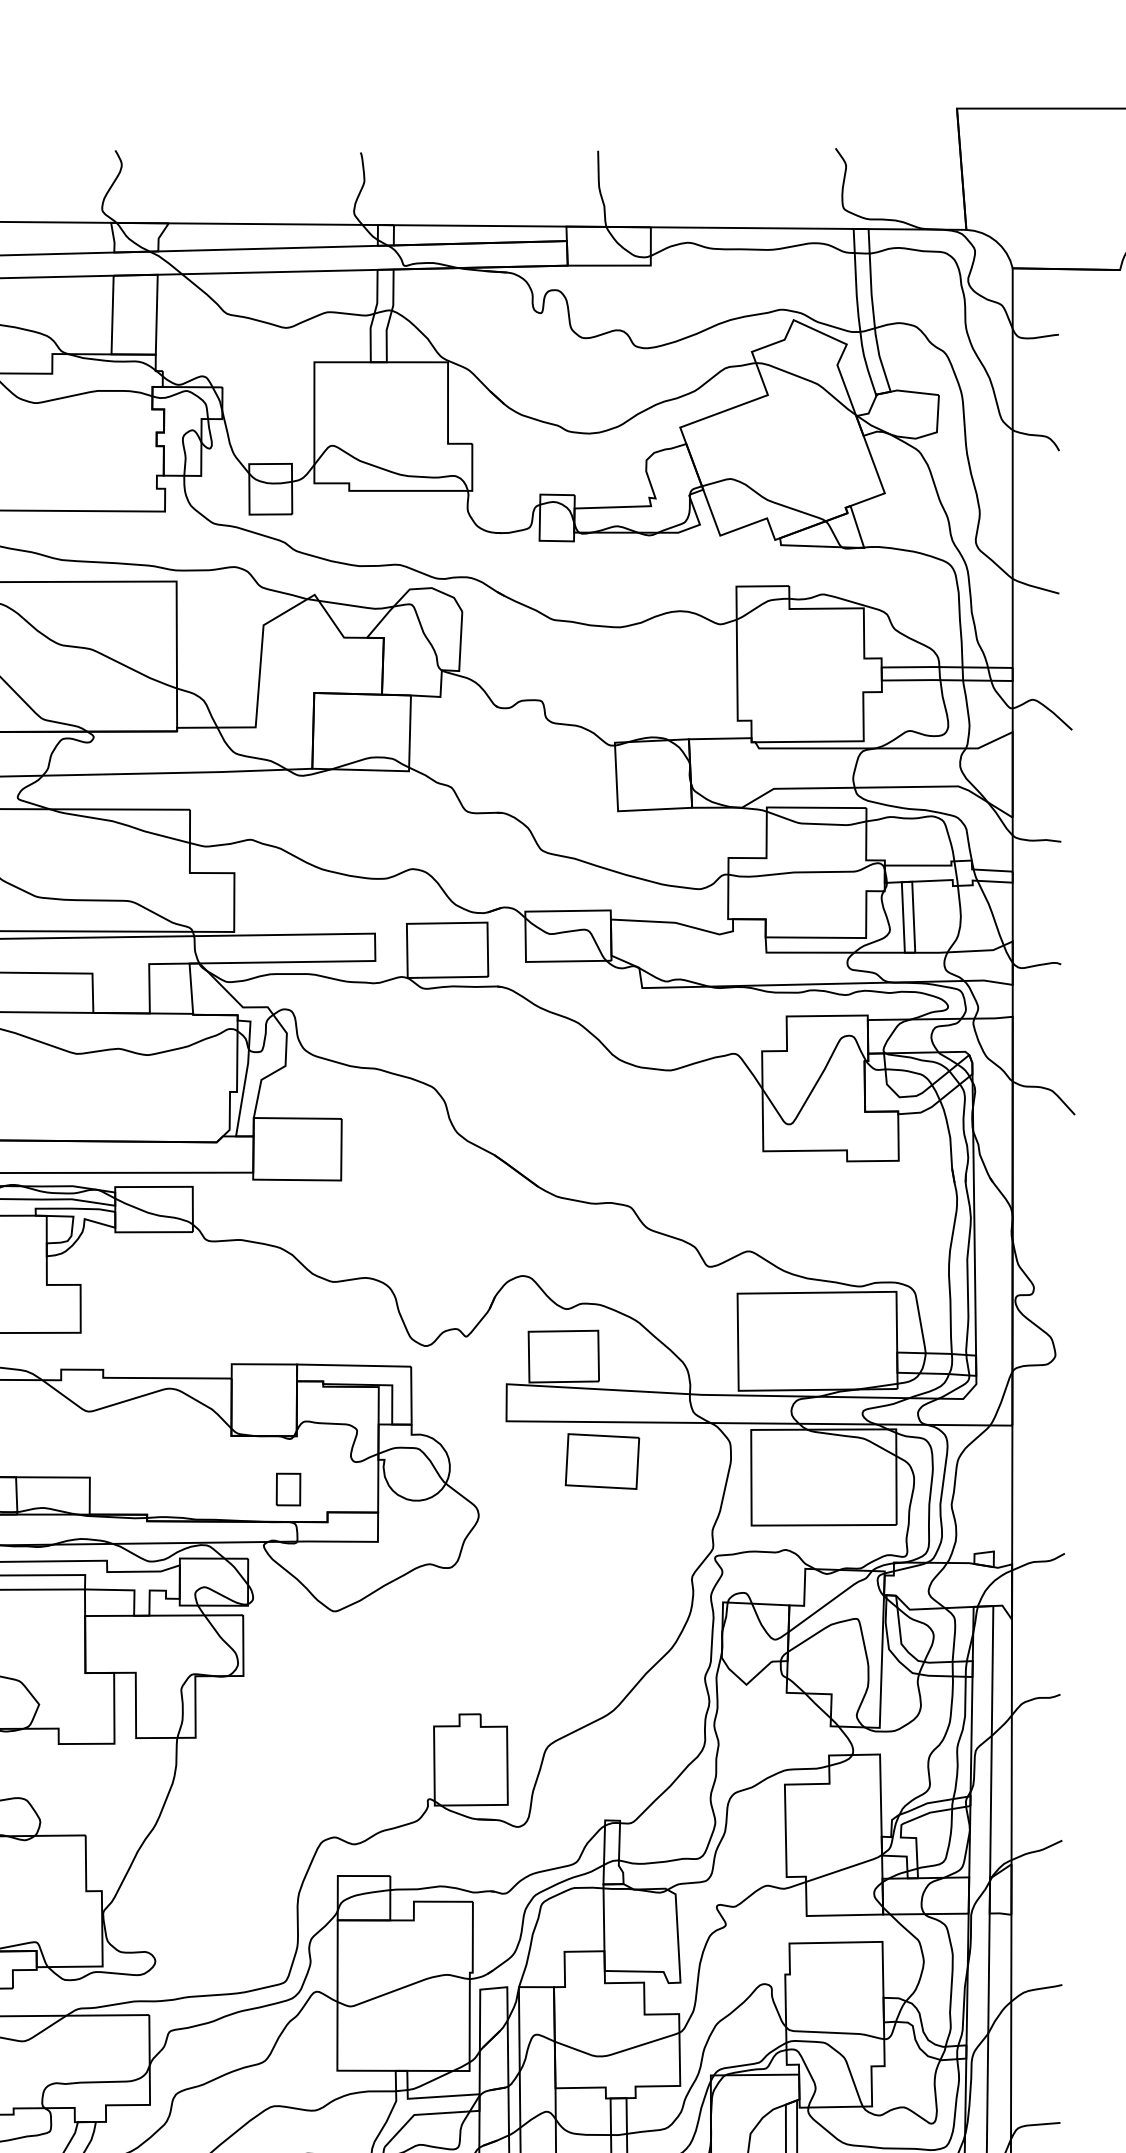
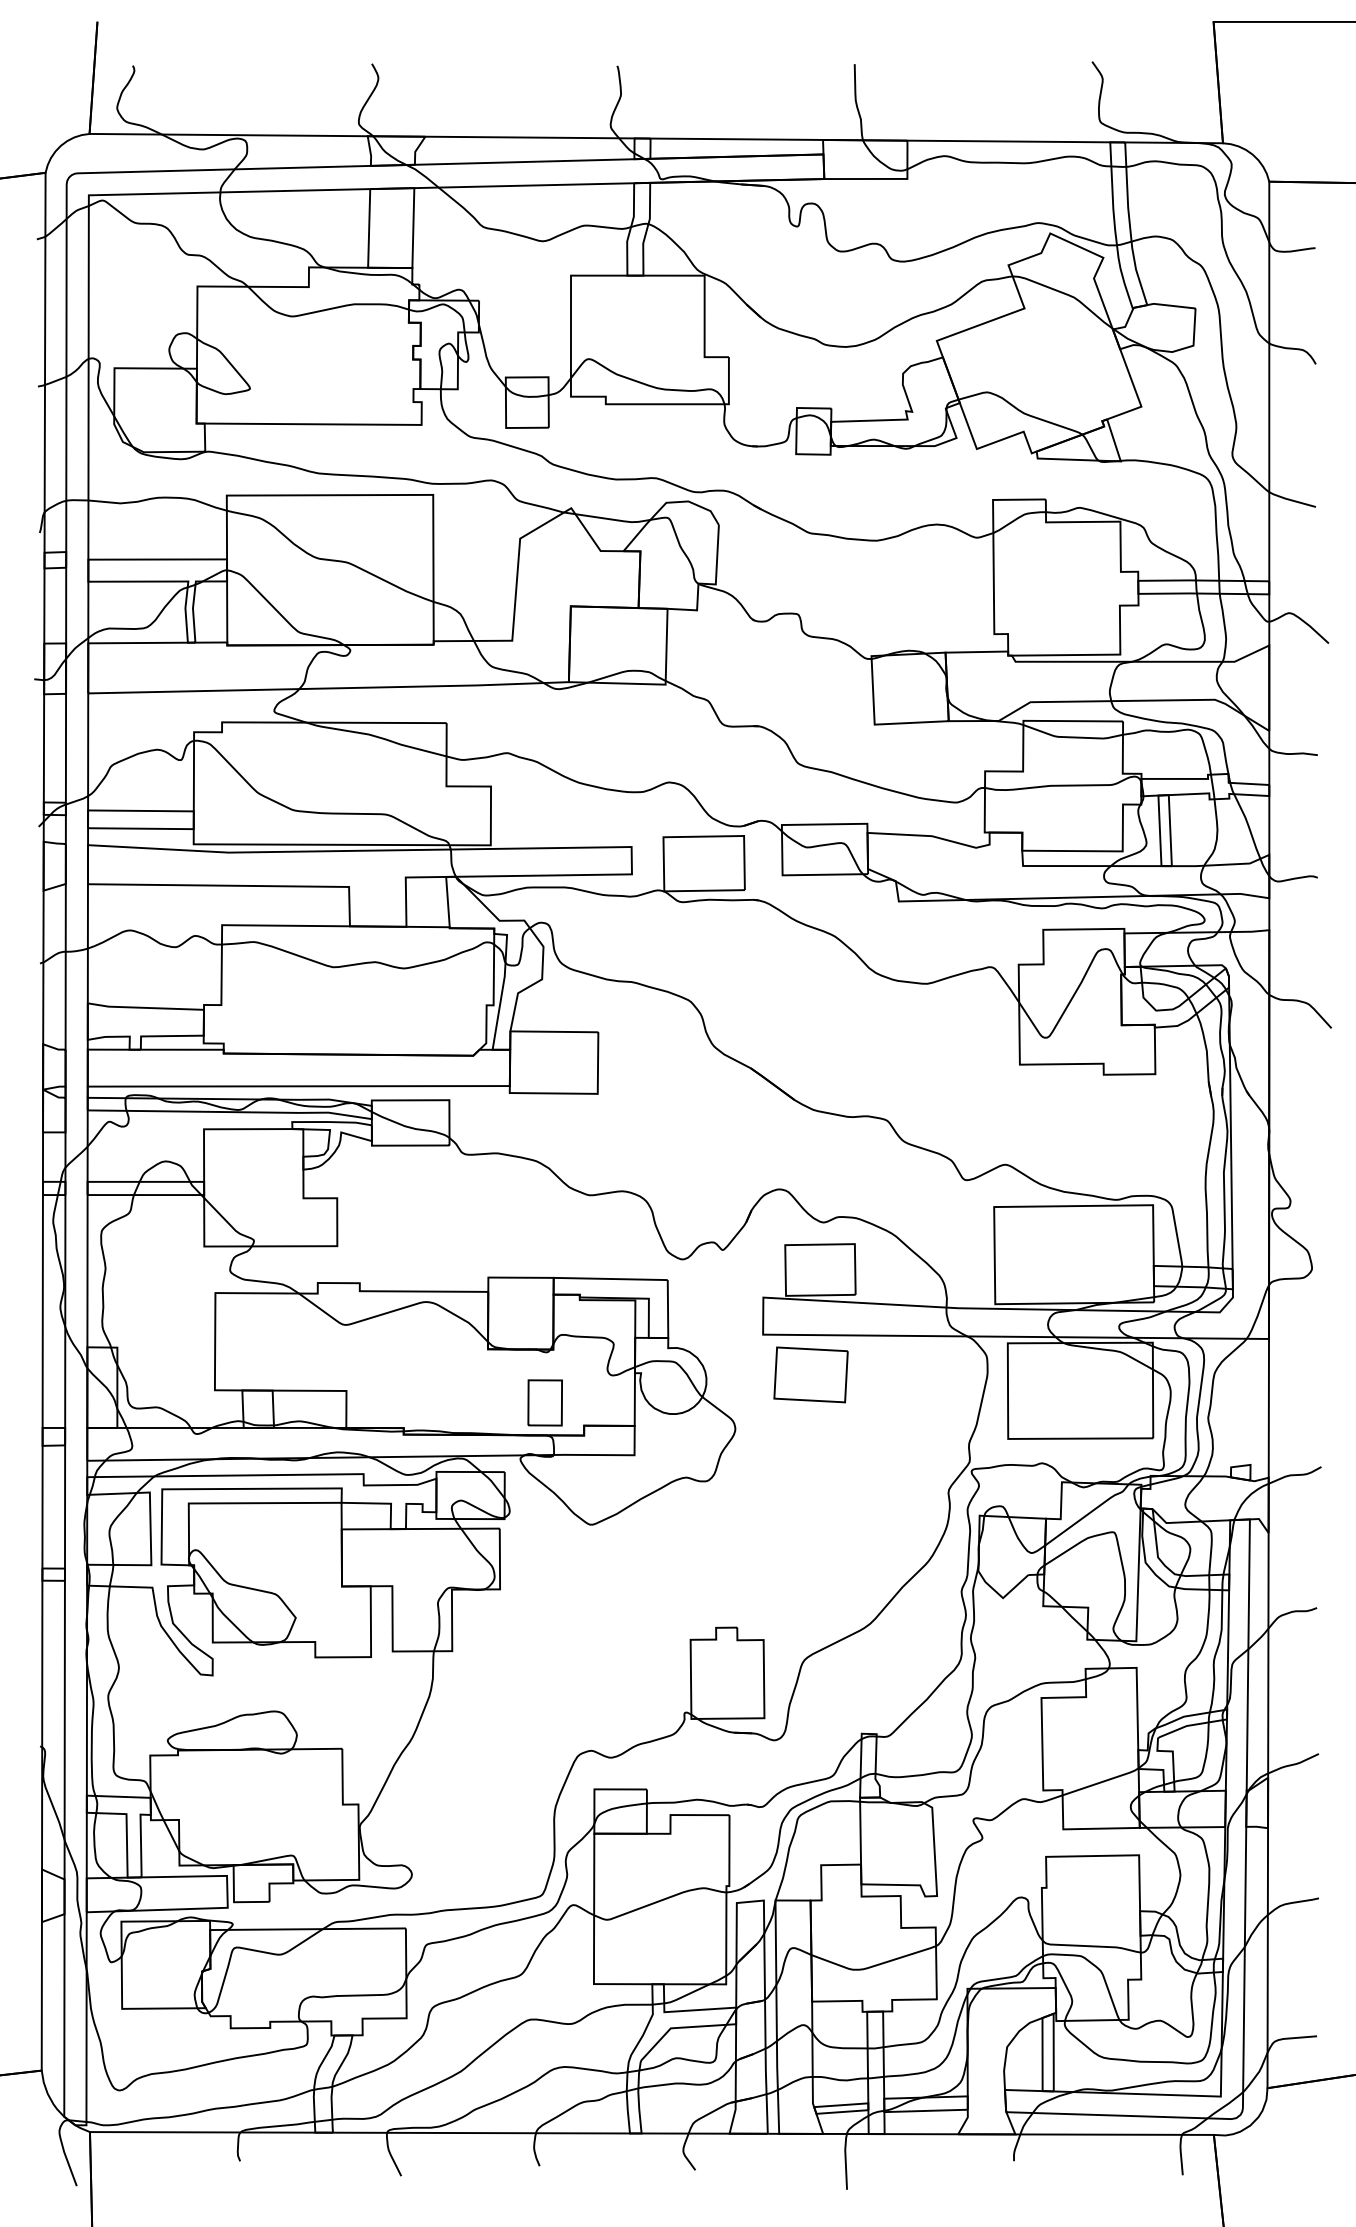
part: (601, 1461) -> (810, 1374), moved
part: (287, 1489) -> (544, 1402), size x1.43

